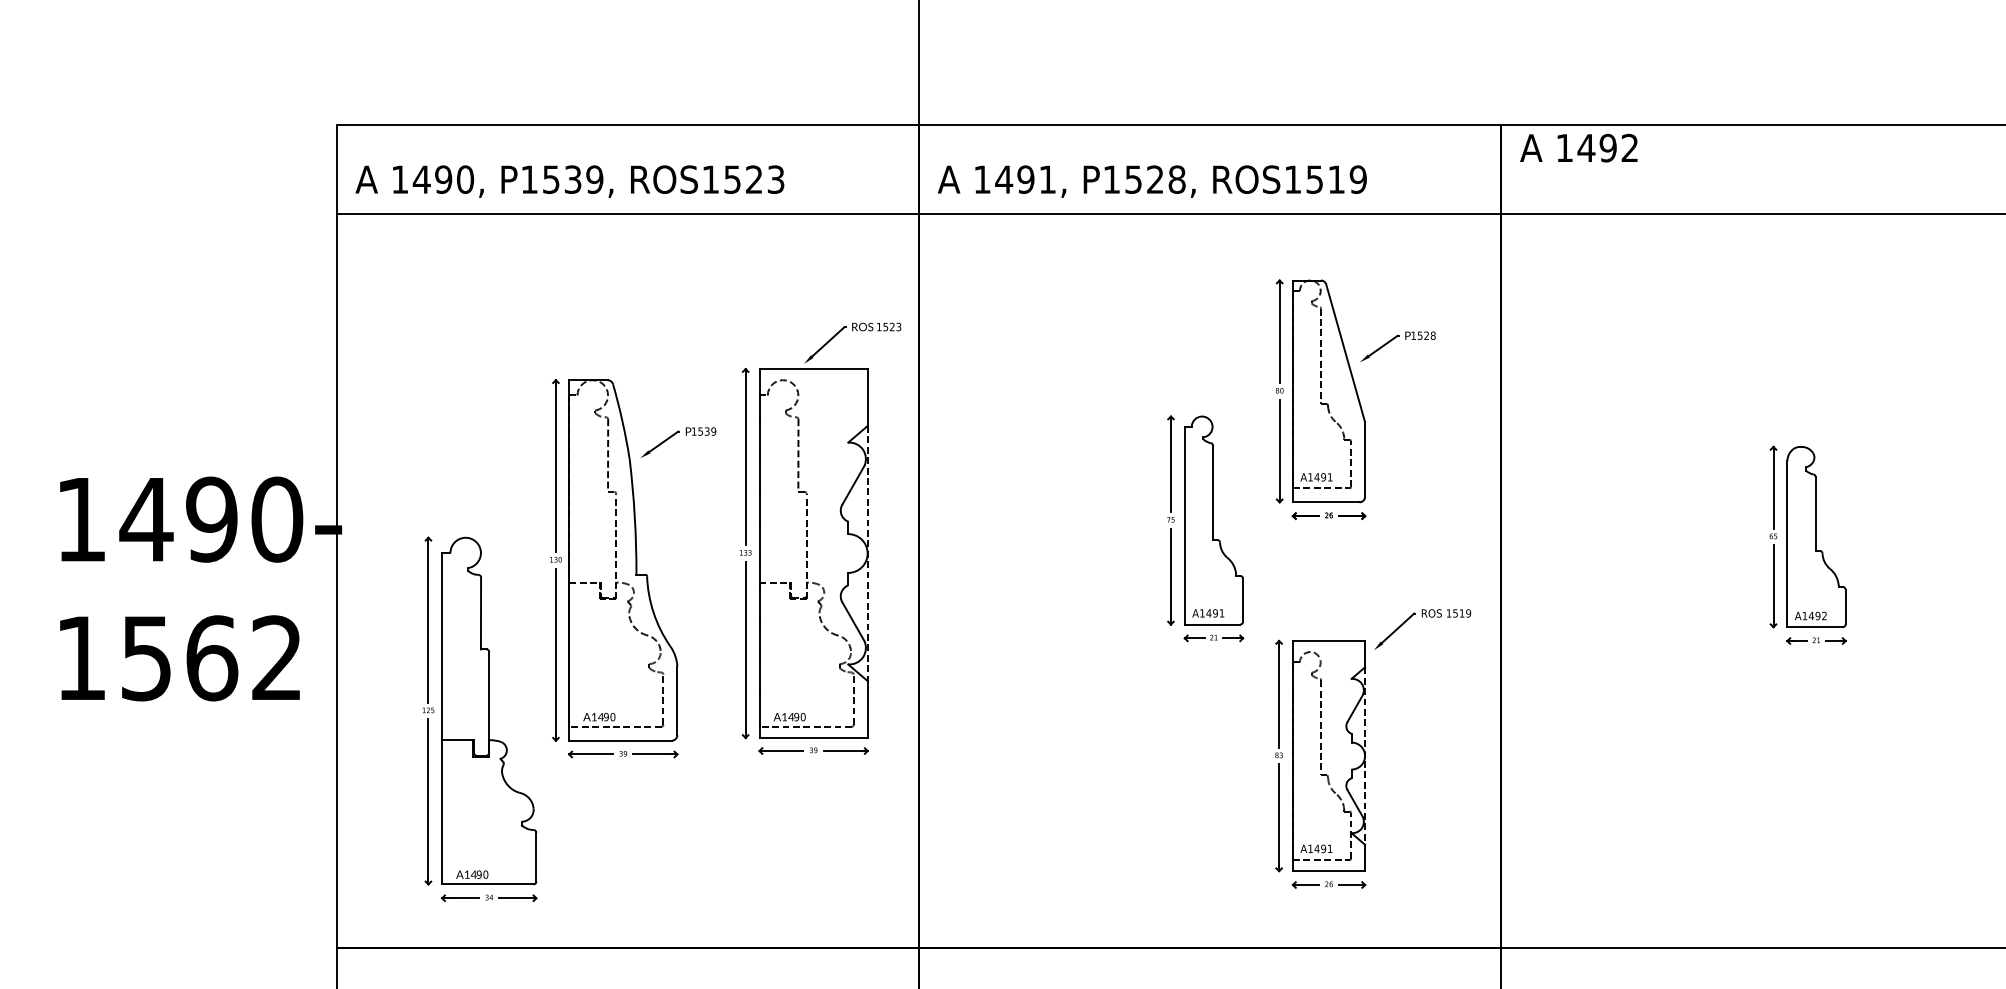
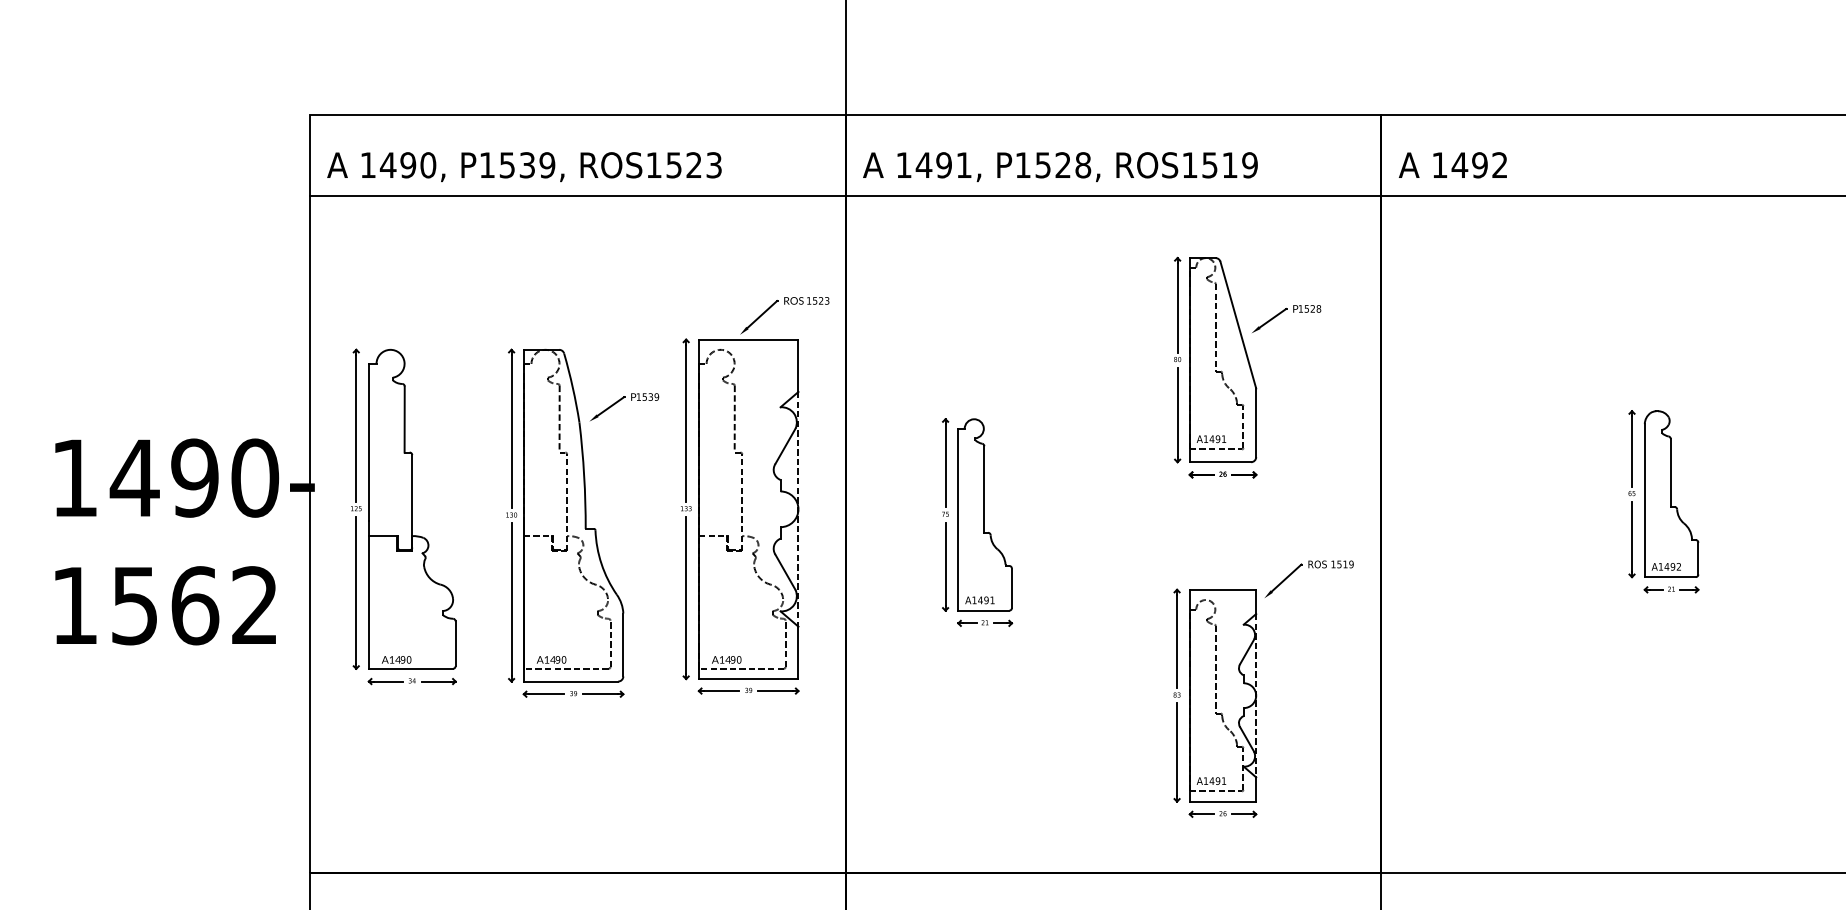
text: (1578, 148) -> (1452, 165), moved
part: (1205, 528) -> (977, 522), moved
part: (479, 718) -> (403, 516), moved

